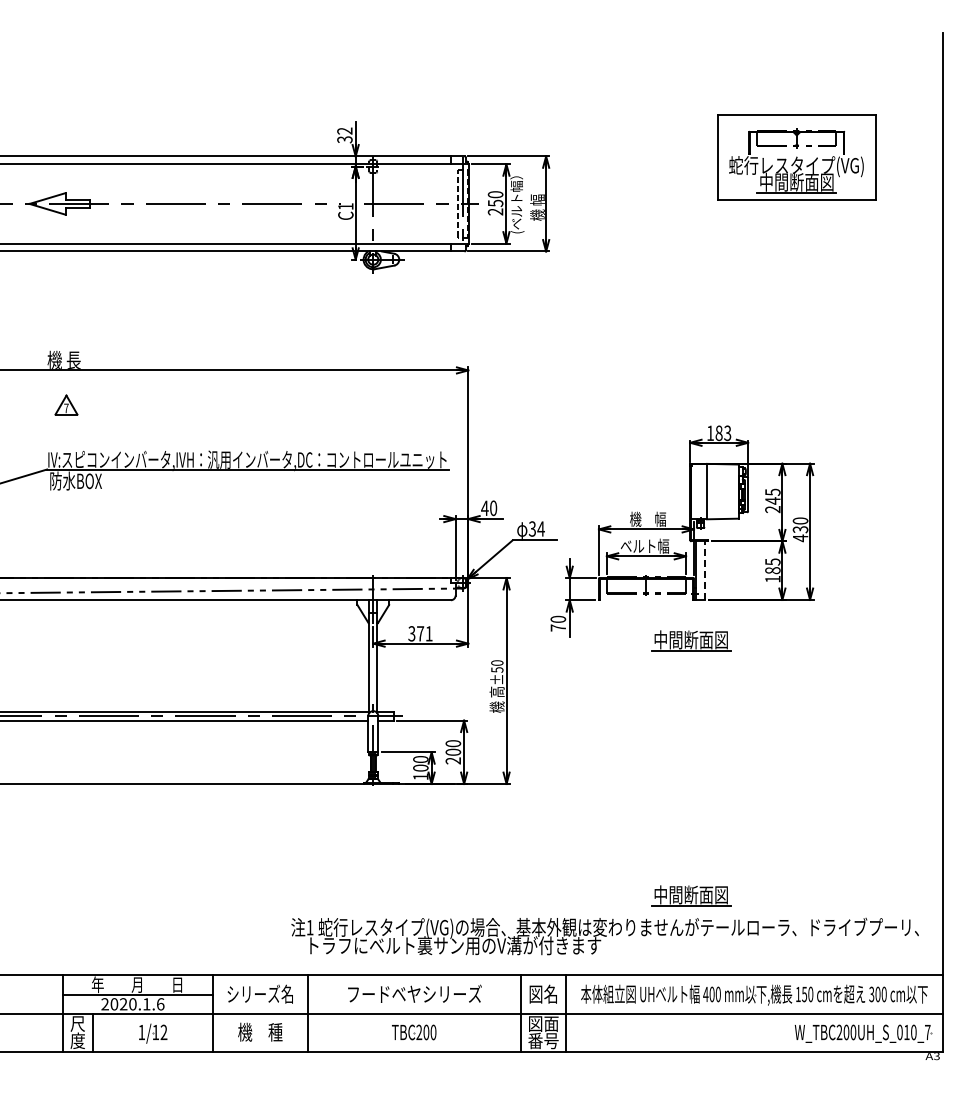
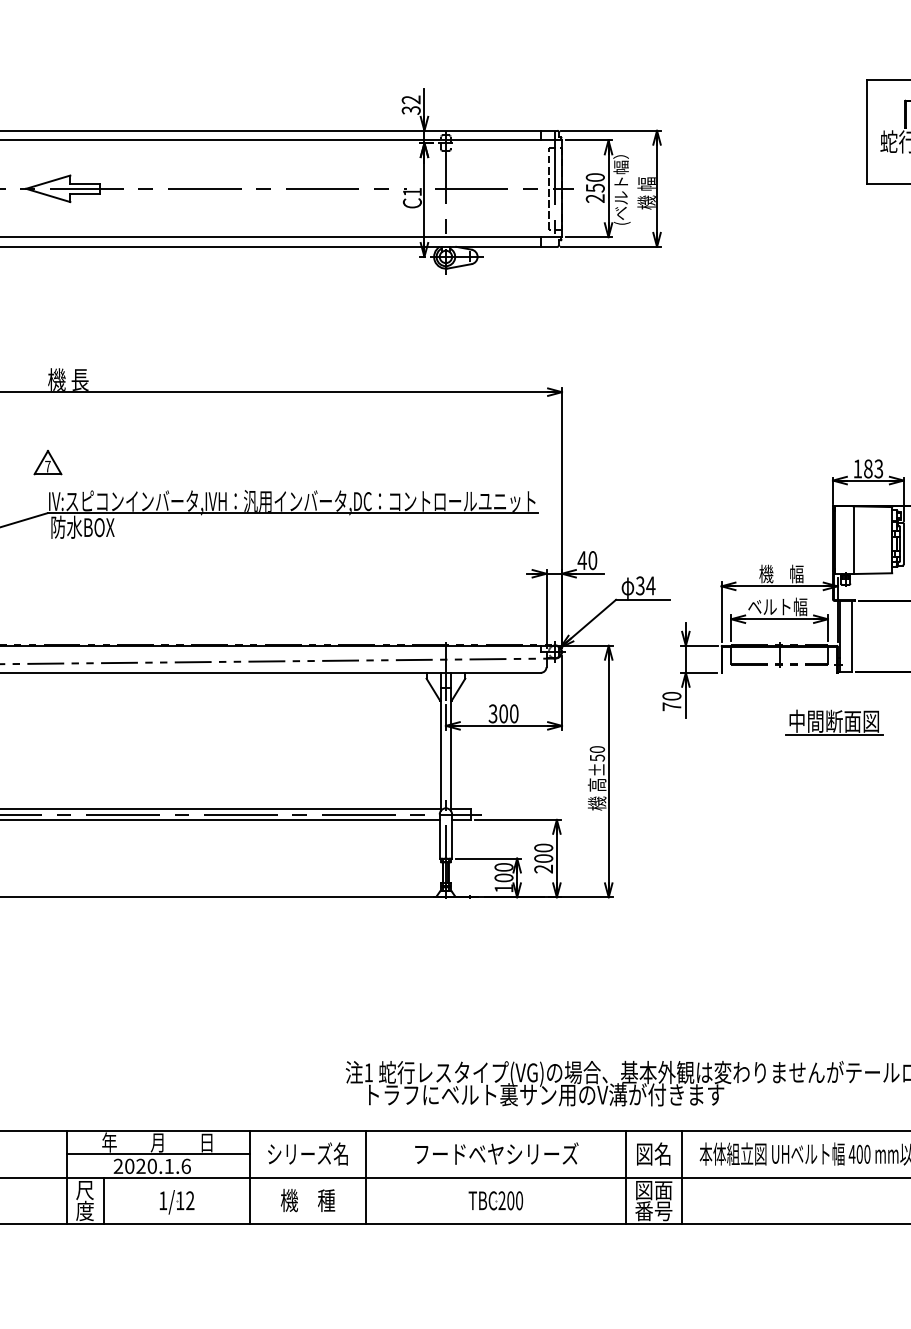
part: (66, 404) -> (48, 461), moved
line: (705, 570) -> (851, 636), dashed -> solid
text: (424, 633) -> (508, 713), 371 -> 300
part: (691, 895) -> (834, 1033), removed

